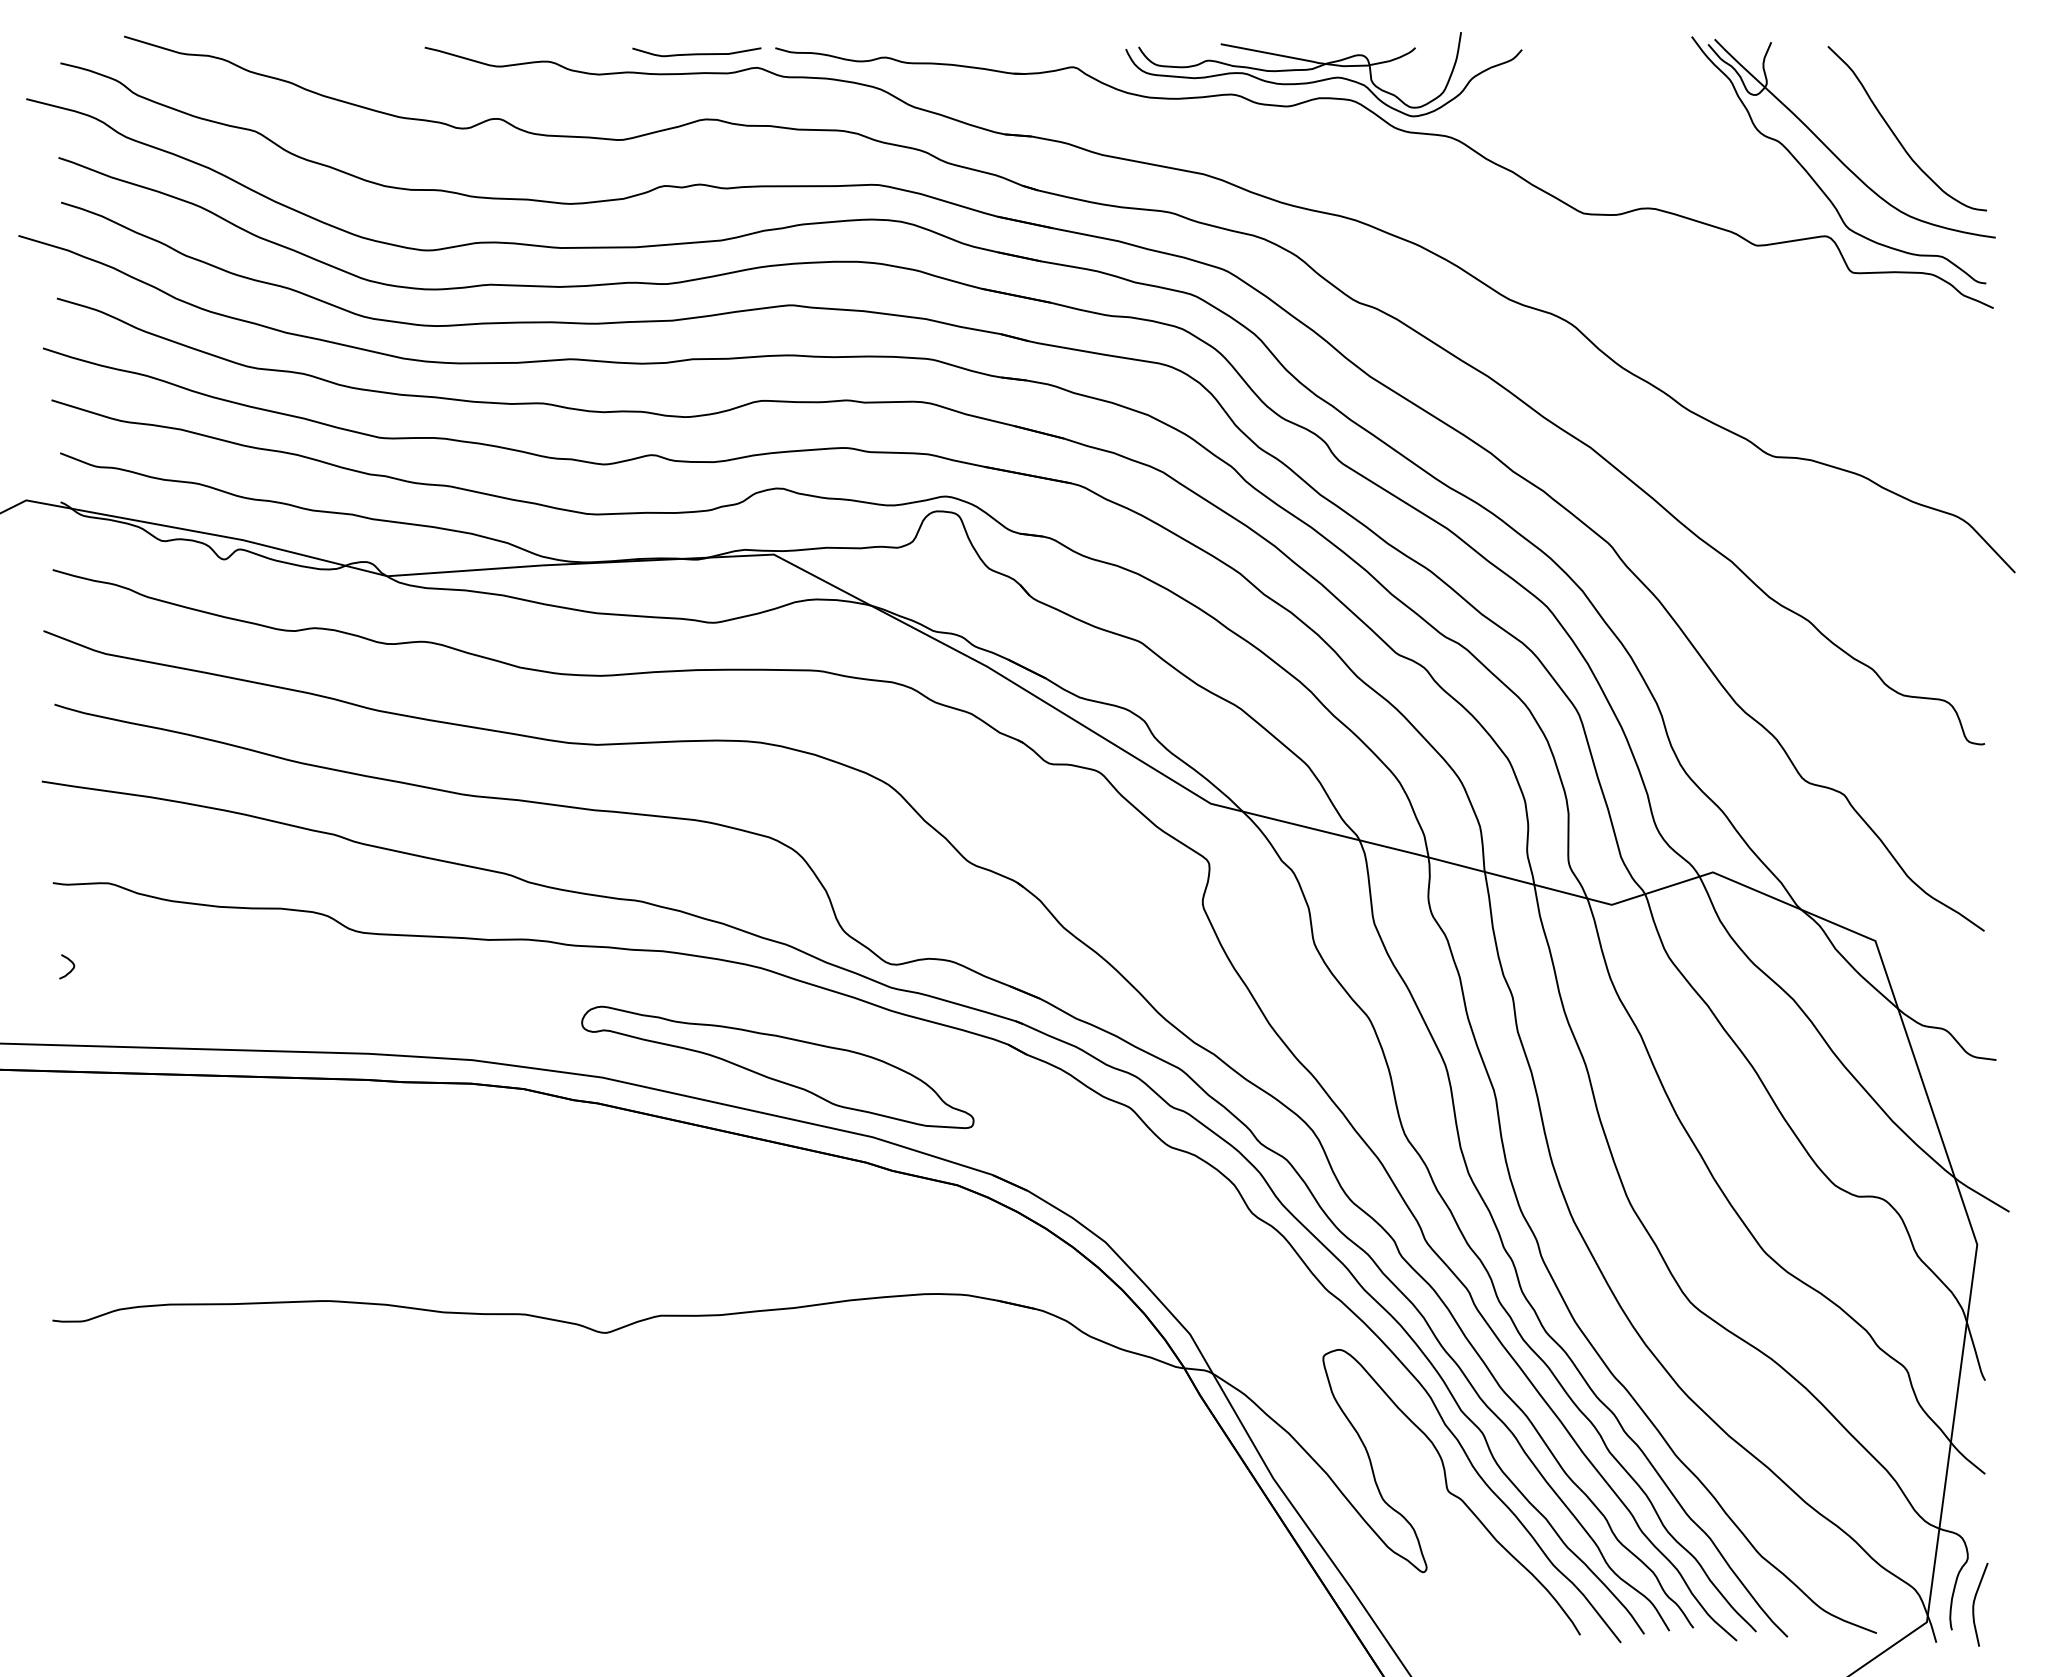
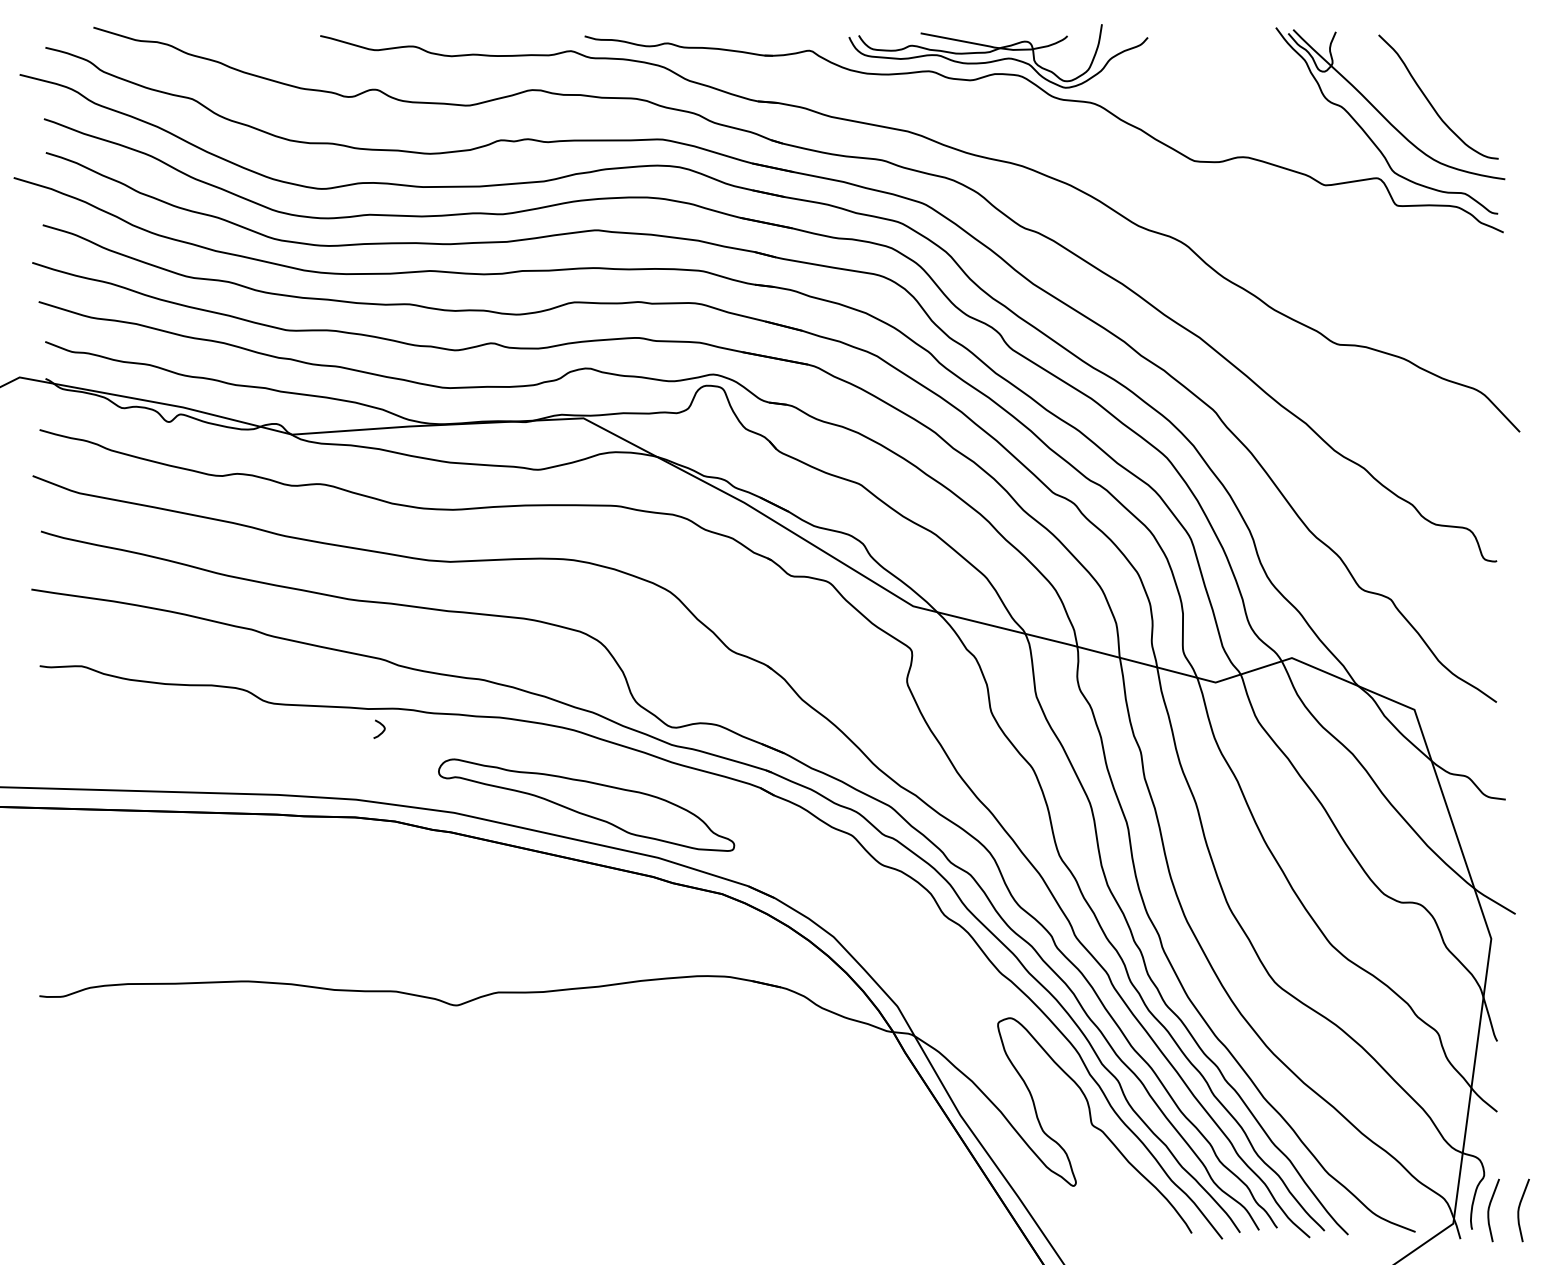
curve: (696, 53) -> (525, 40), removed
curve: (69, 961) -> (381, 725), moved
curve: (2014, 1604) -> (1519, 1210), added

